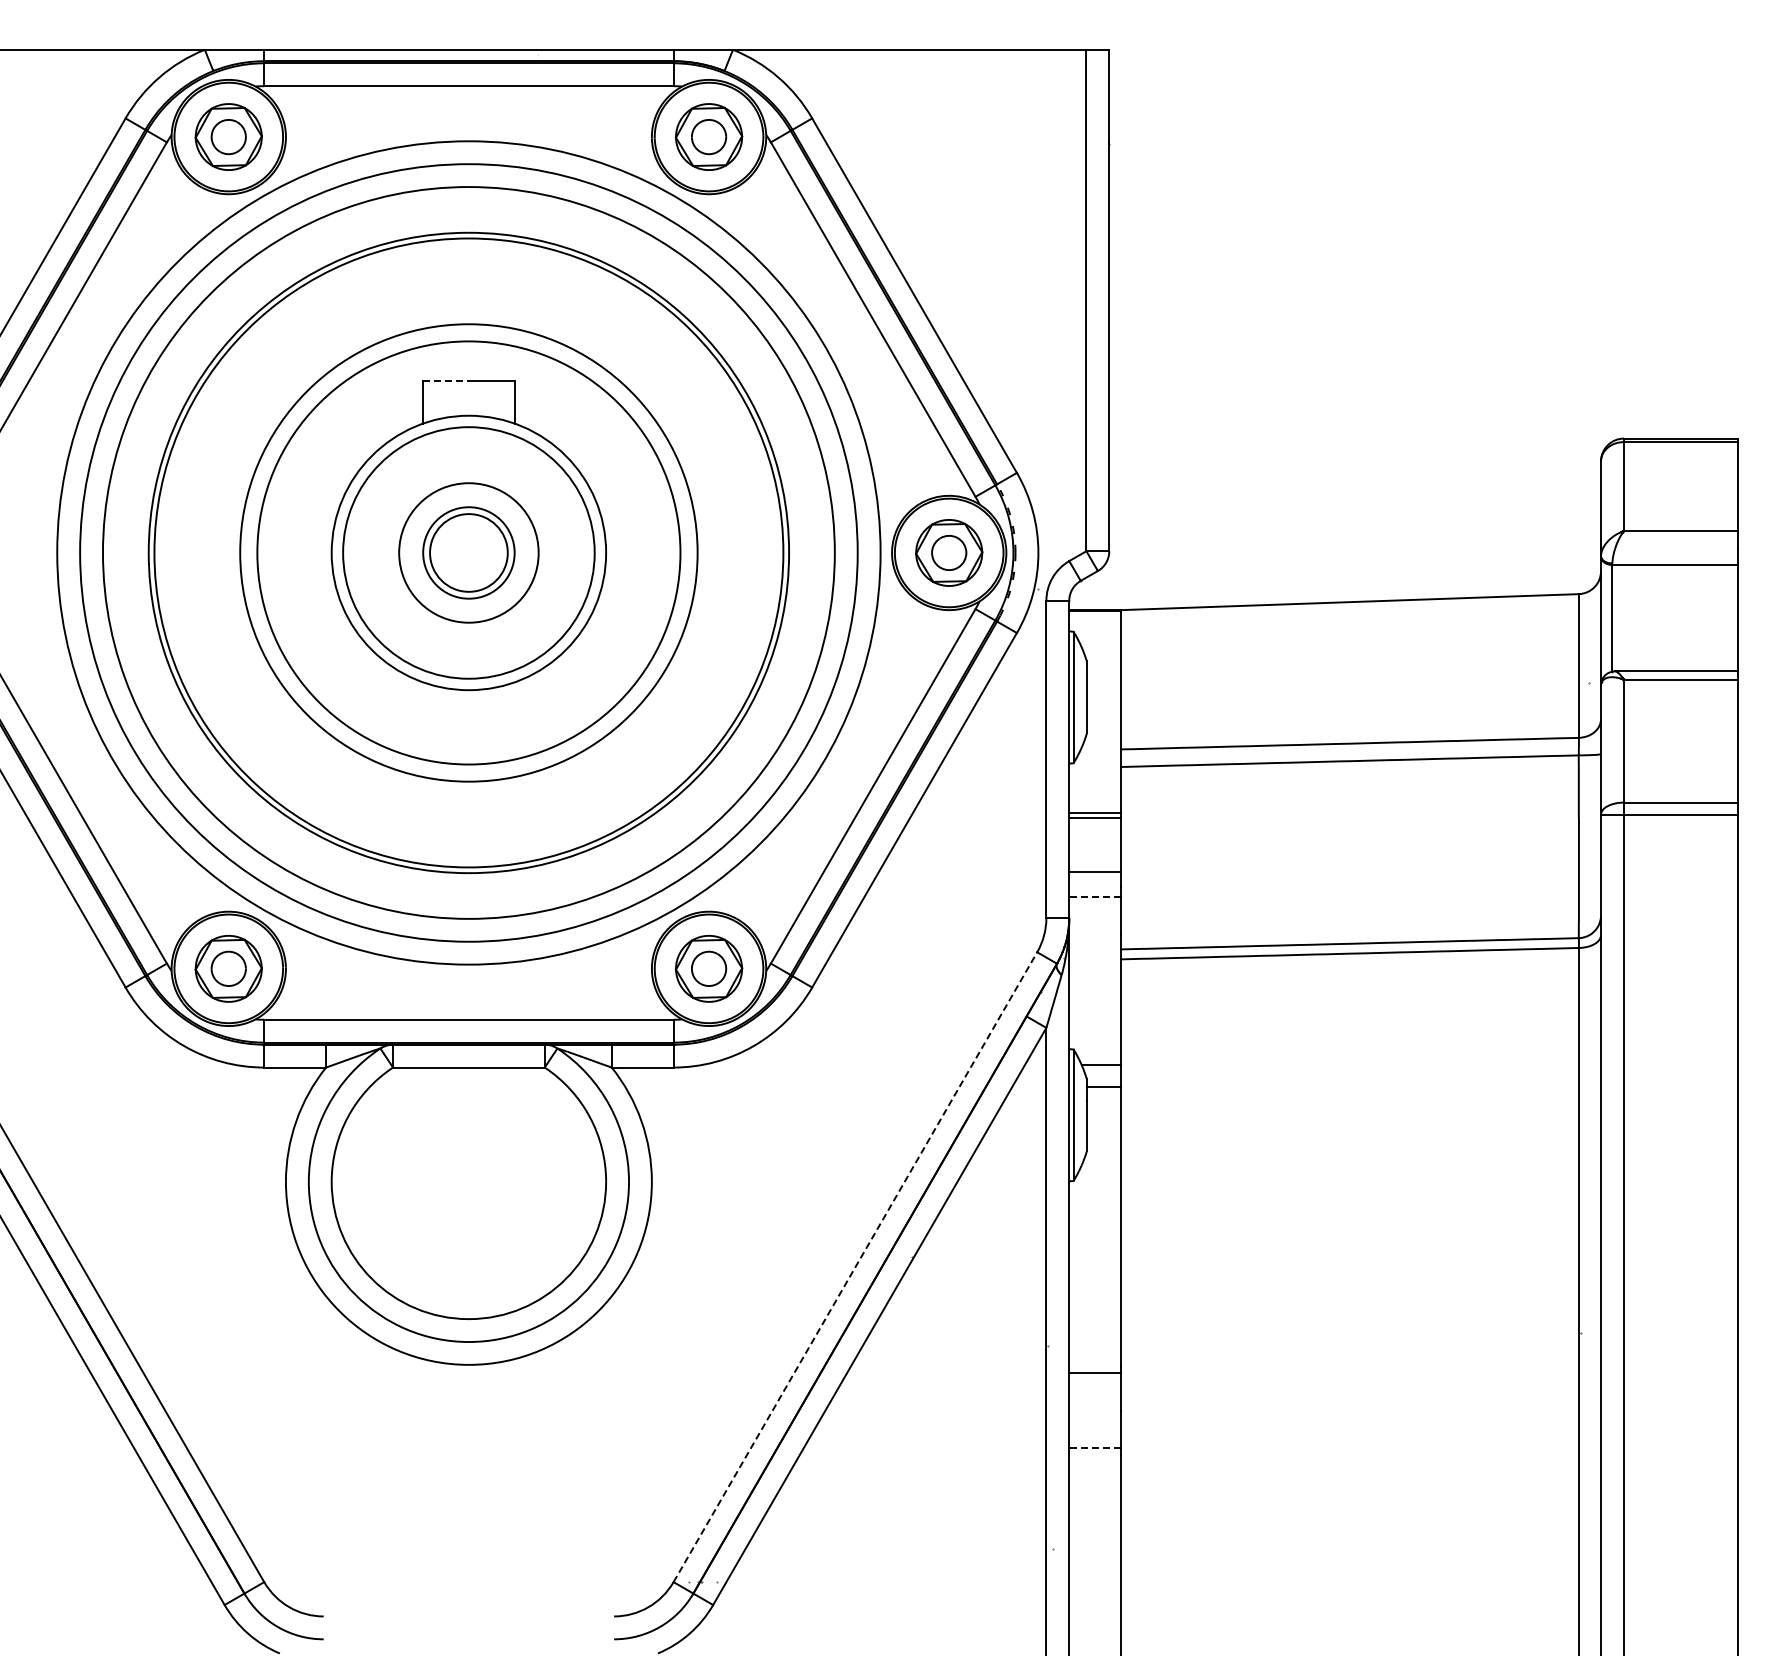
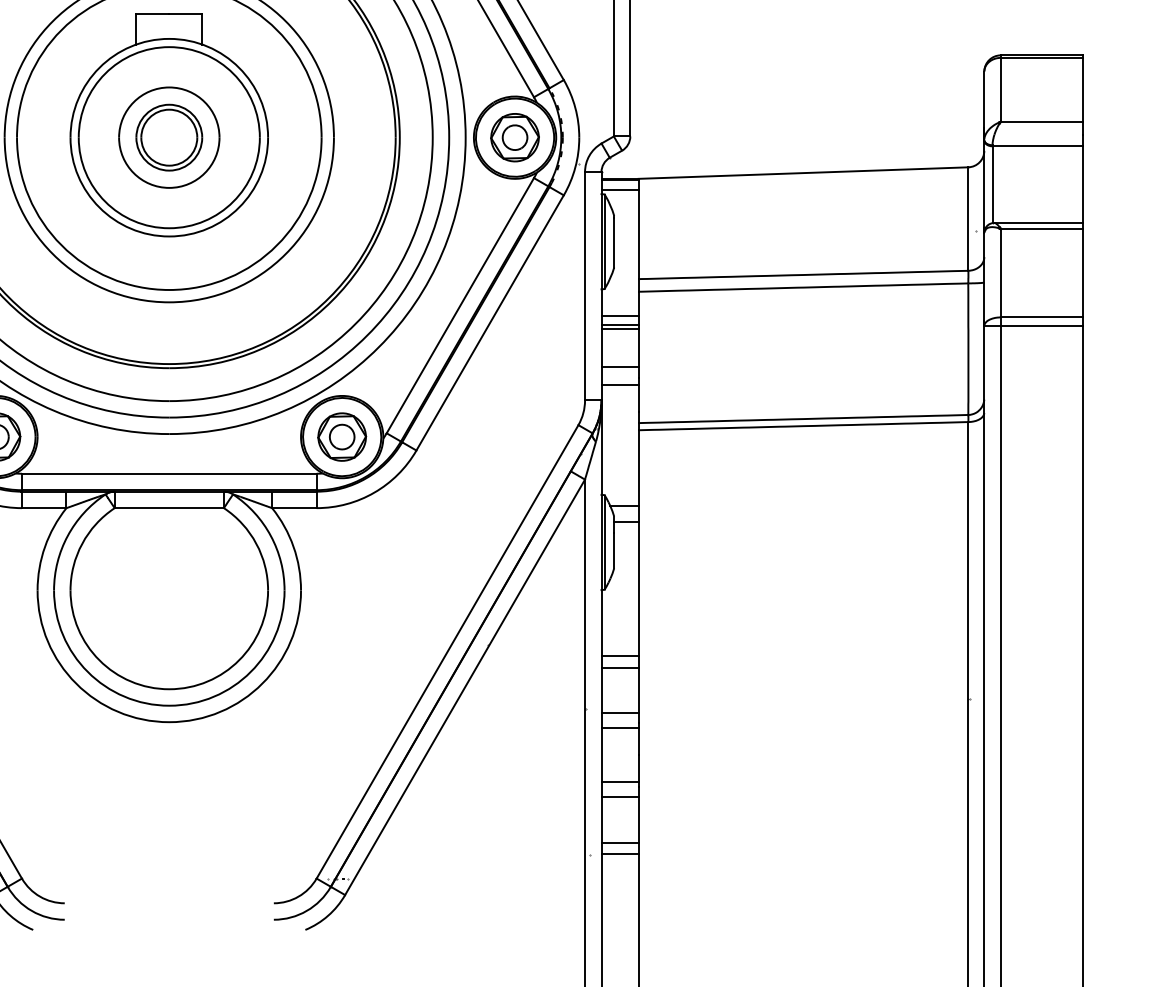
line: (446, 381) -> (153, 14), dashed -> solid
line: (1094, 626) -> (619, 190), added
line: (1094, 800) -> (619, 315), added
line: (1095, 896) -> (620, 385), dashed -> solid
line: (855, 1267) -> (447, 652), dashed -> solid
line: (1094, 1272) -> (619, 655), added
line: (1094, 1289) -> (619, 667), added
line: (1094, 1352) -> (619, 713), added
line: (1095, 1448) -> (620, 782), dashed -> solid
line: (1094, 1468) -> (619, 796), added
line: (1094, 1532) -> (619, 842), added
line: (1094, 1548) -> (619, 854), added

